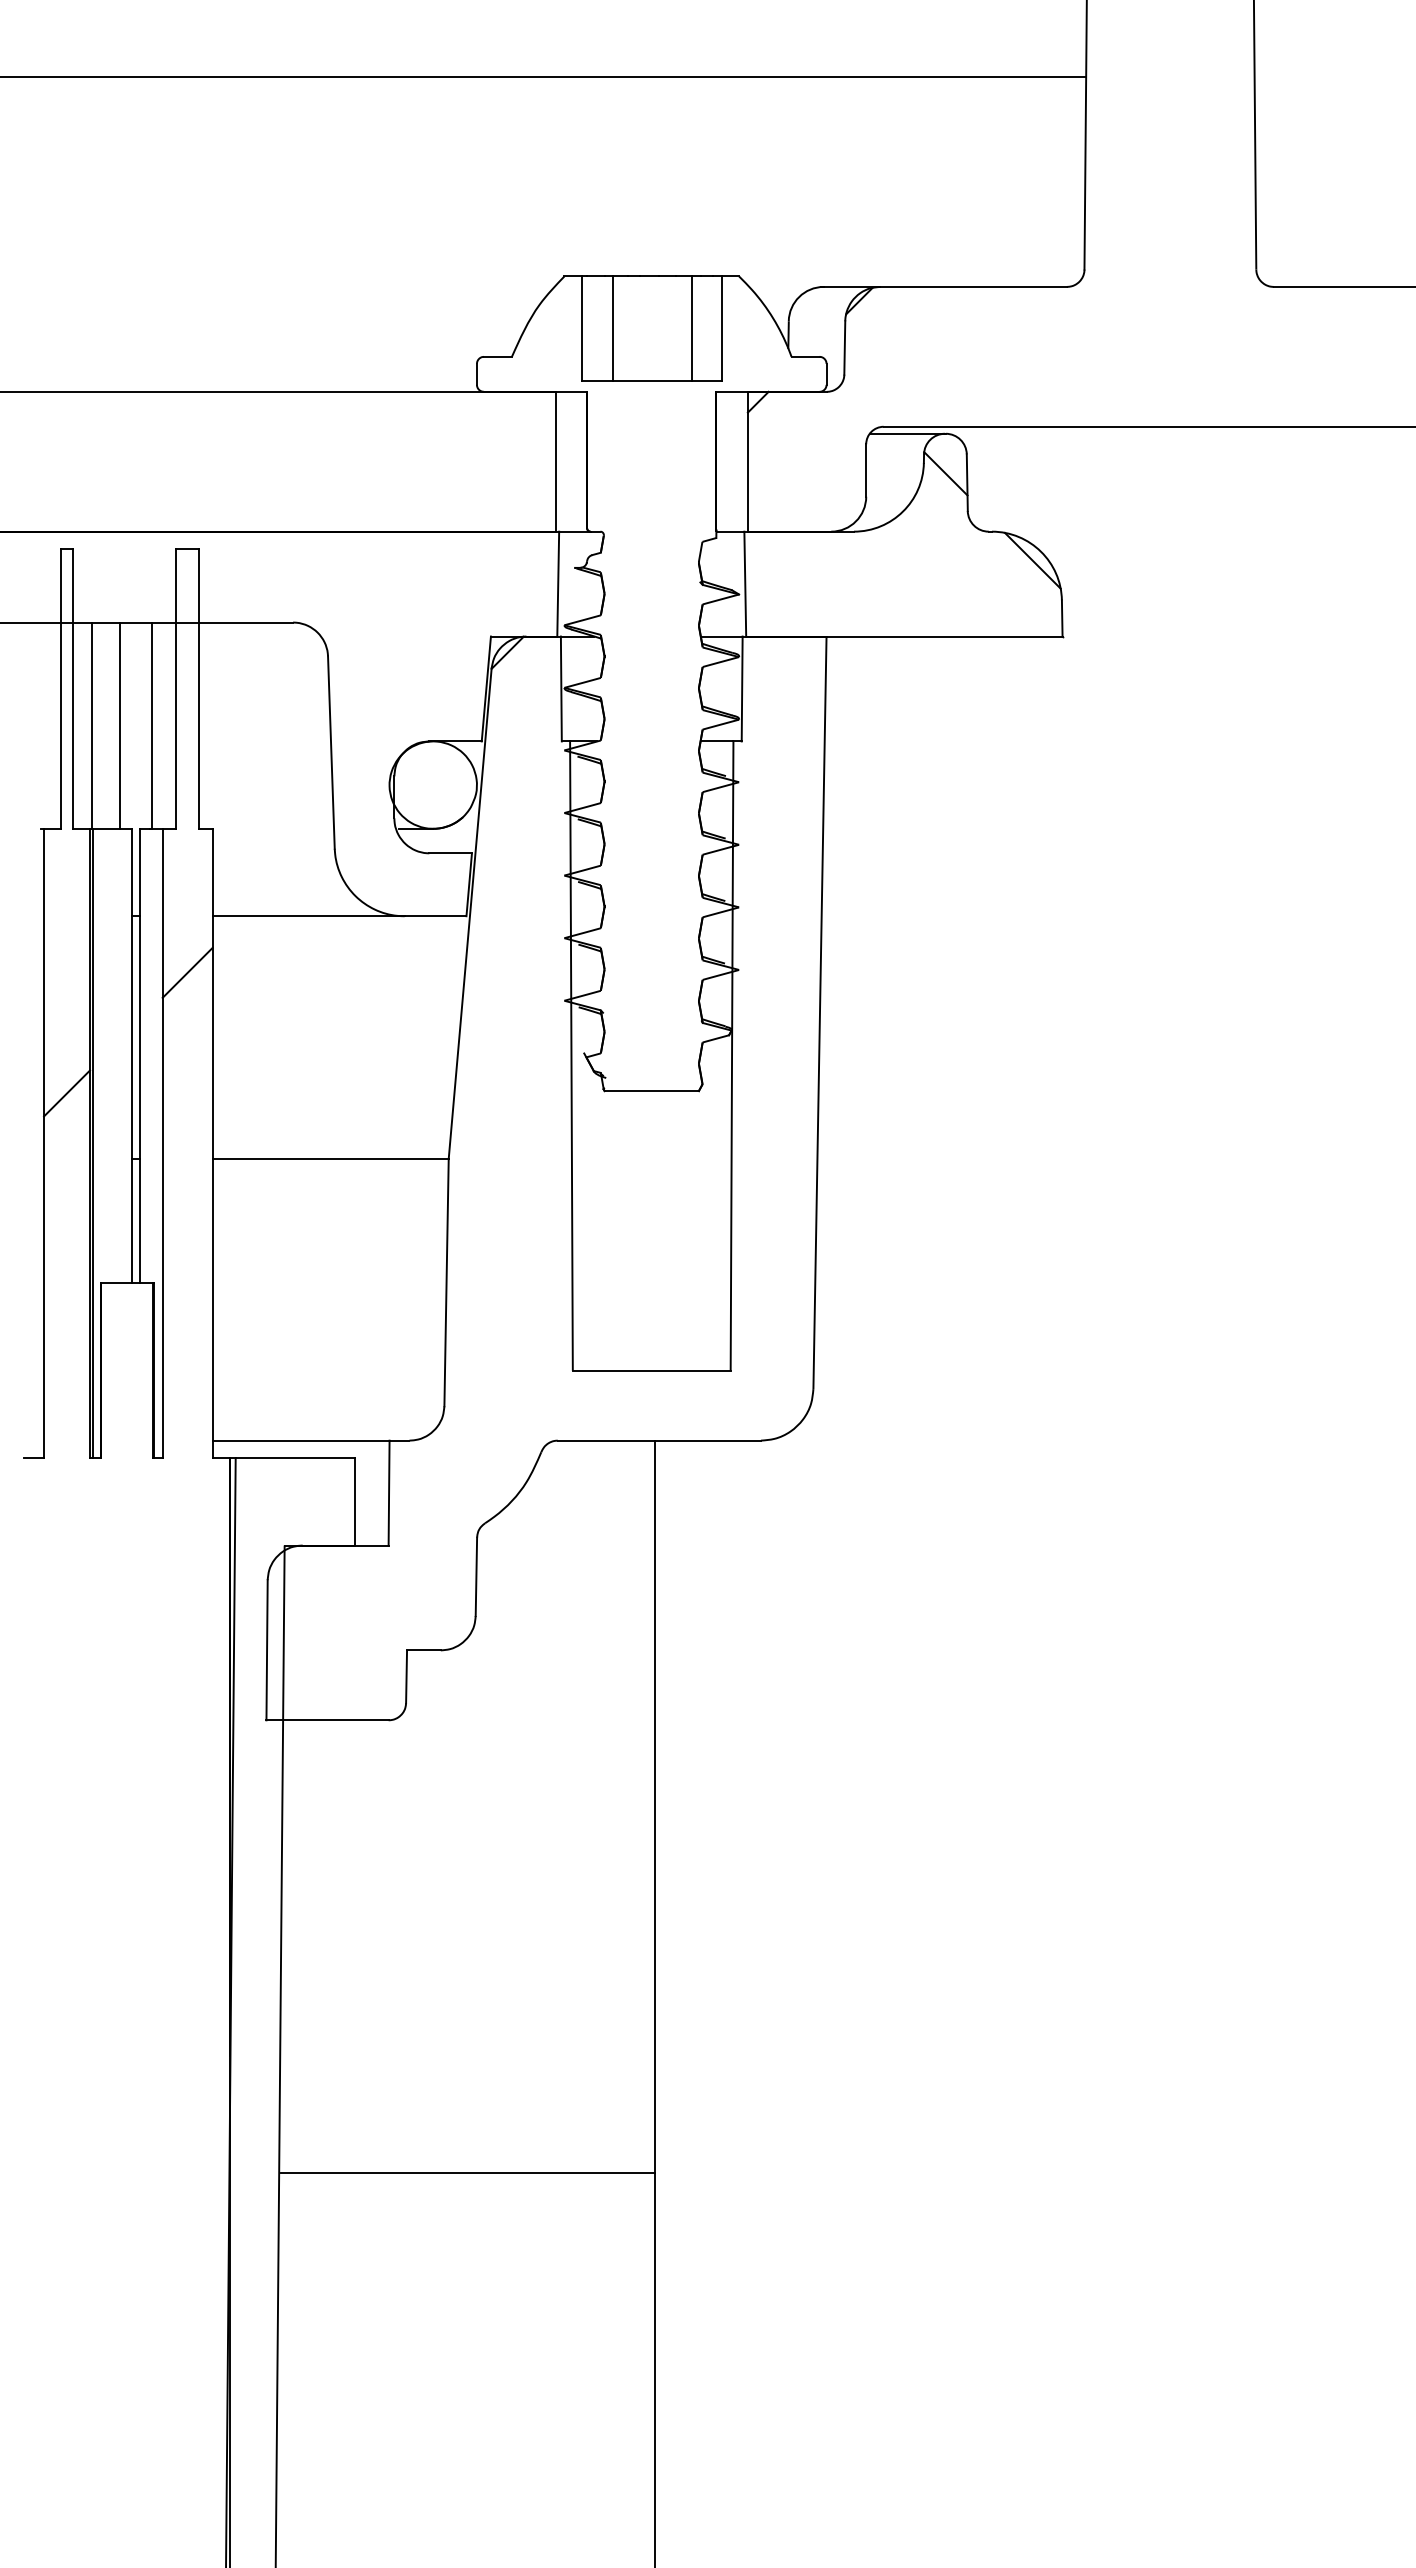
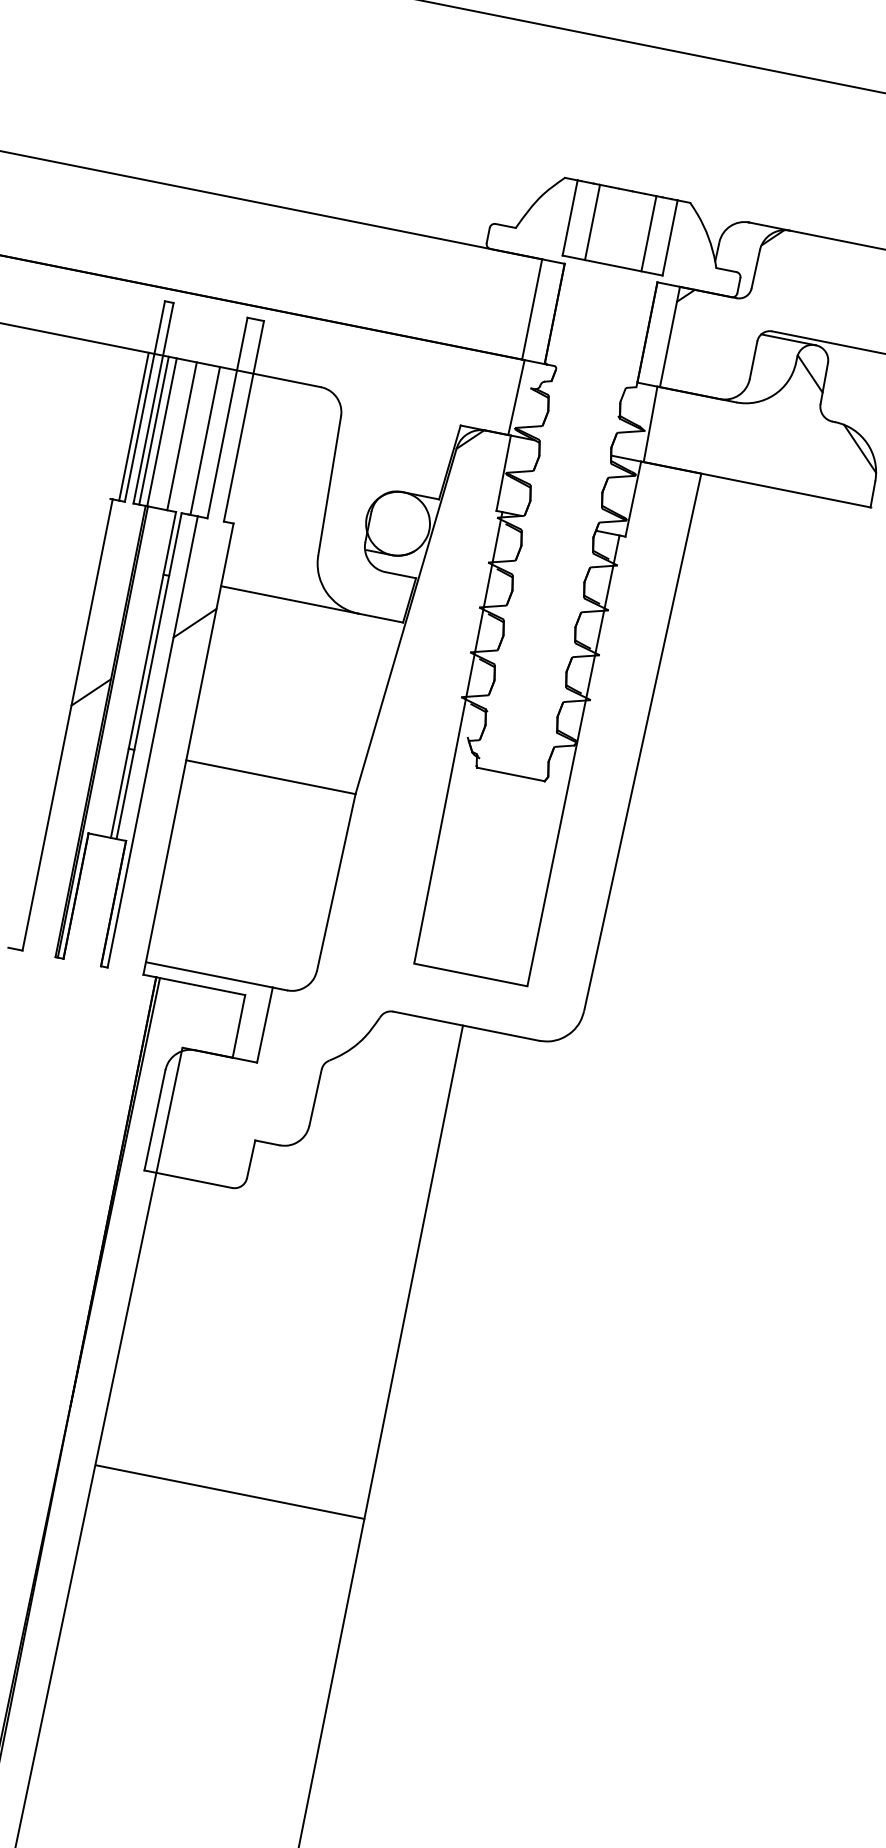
line: (53, 725) -> (134, 426), added
line: (81, 725) -> (154, 430), added
line: (467, 2172) -> (230, 1491), moved

